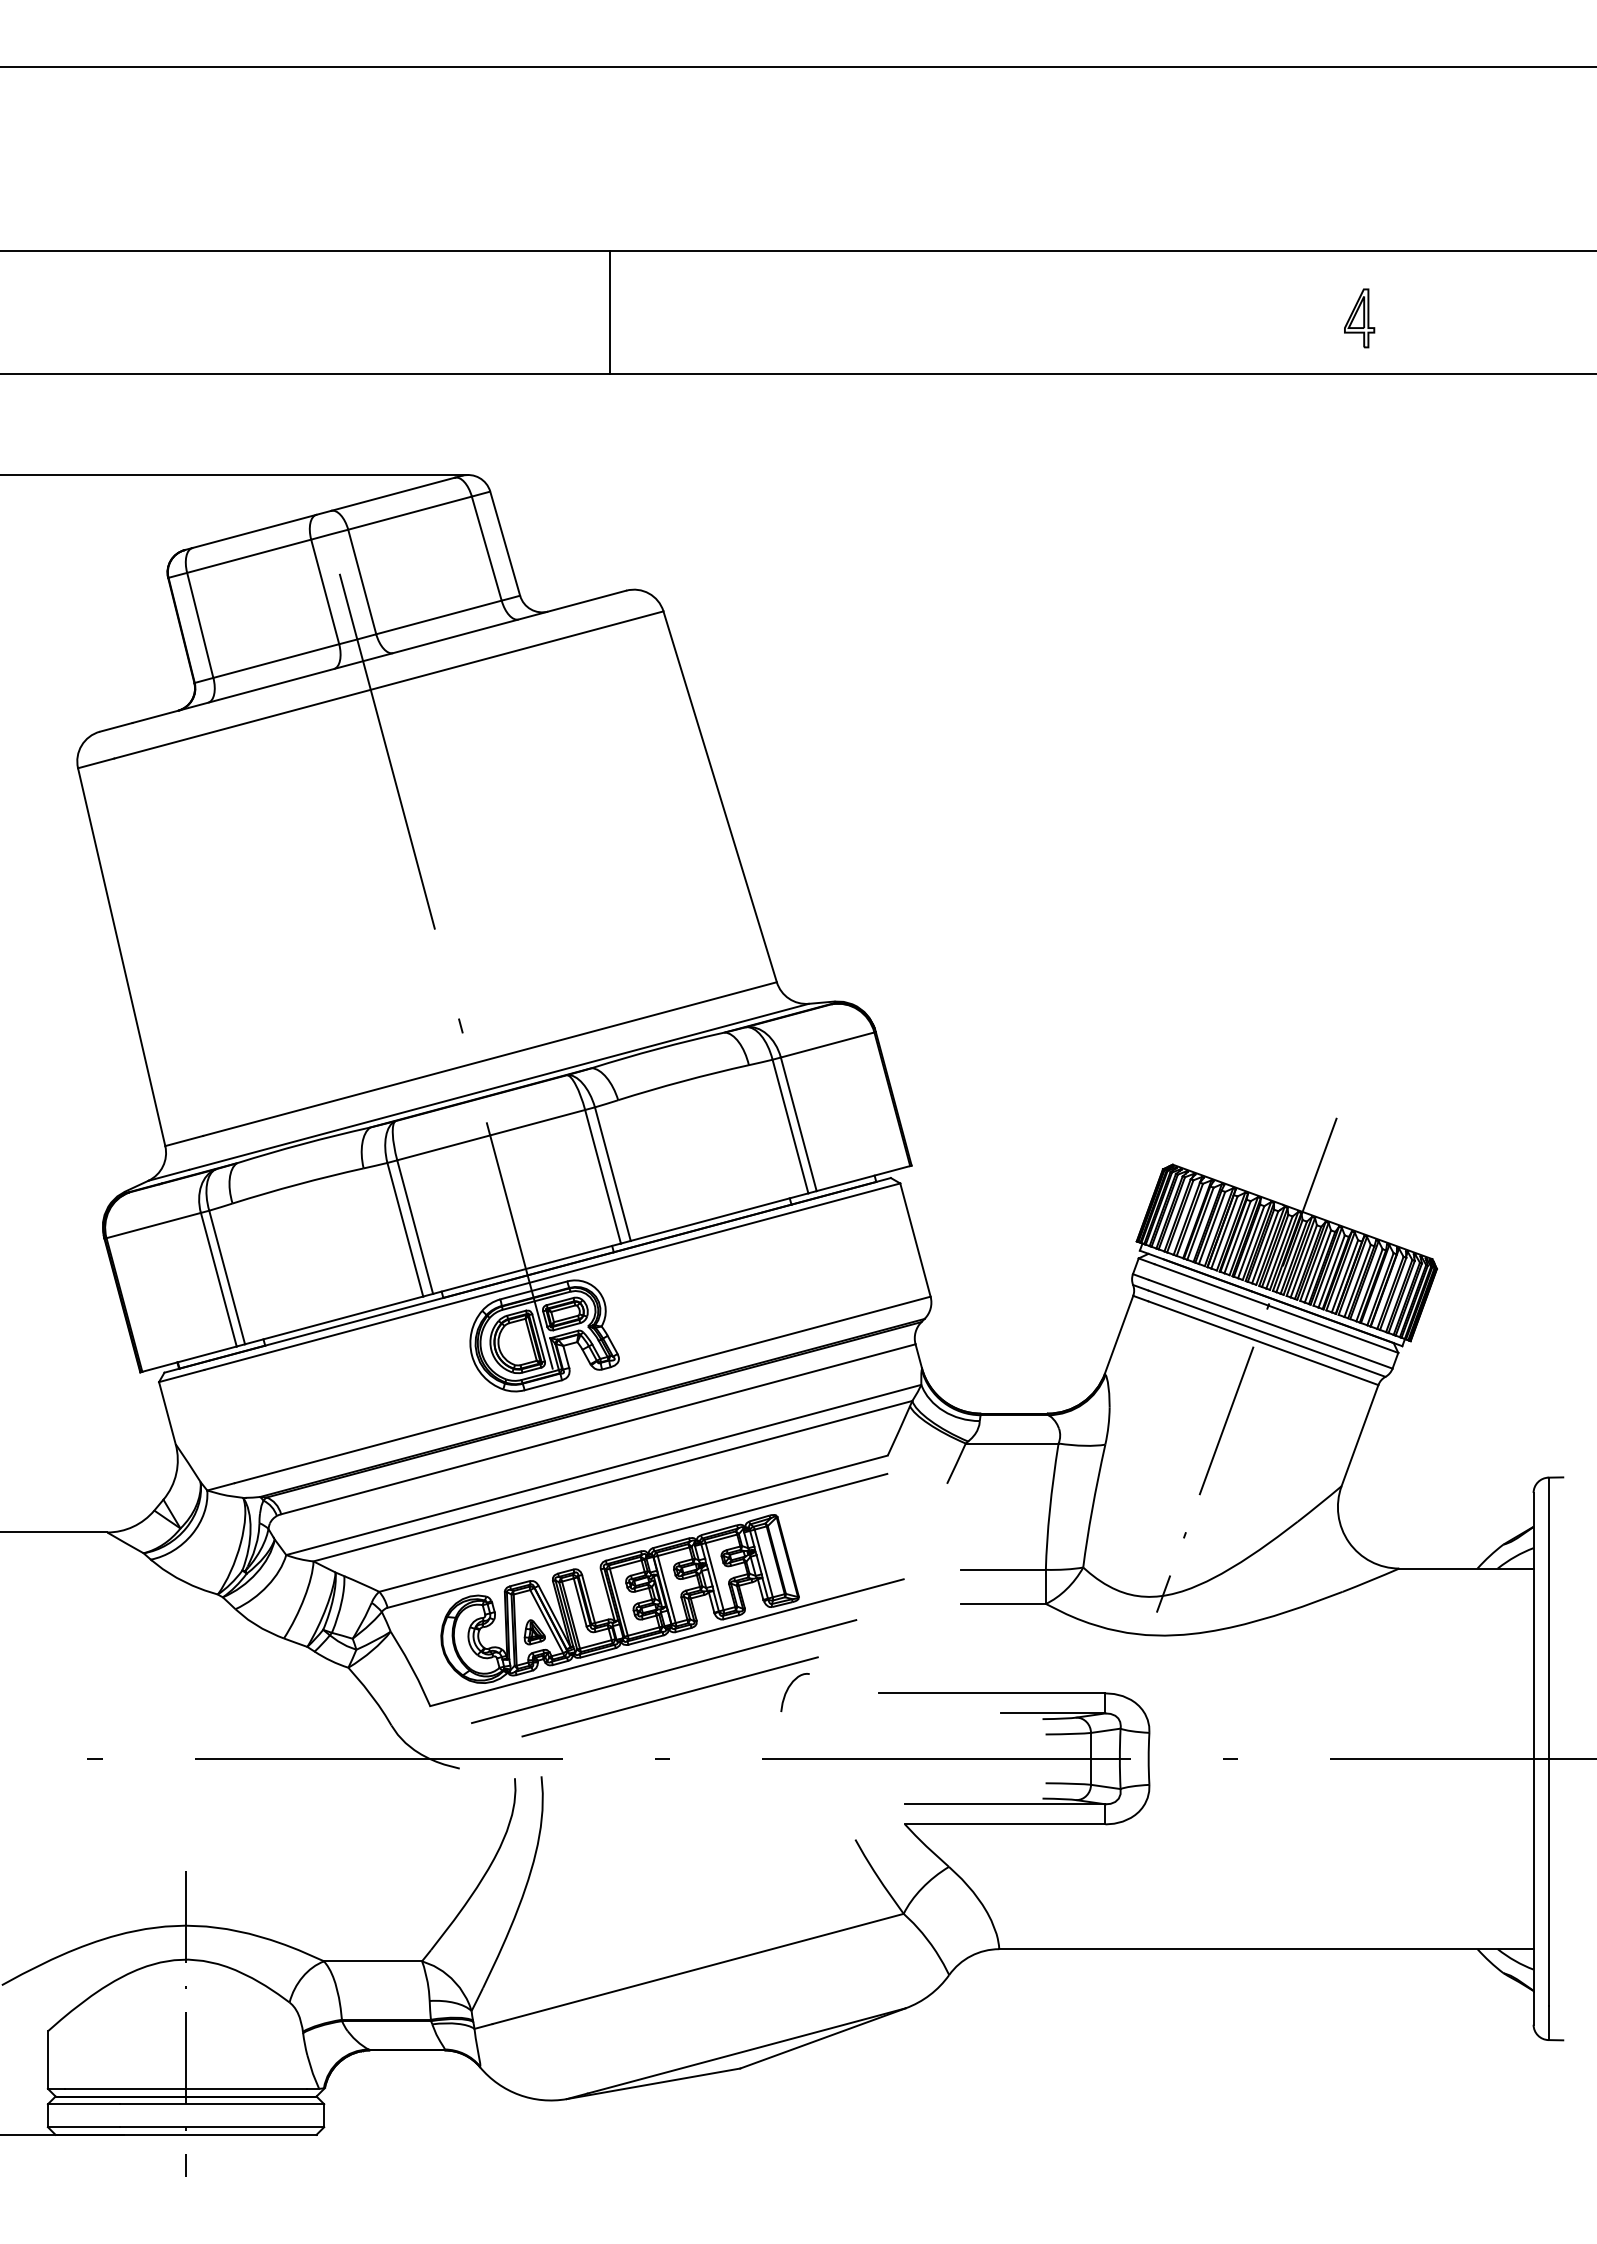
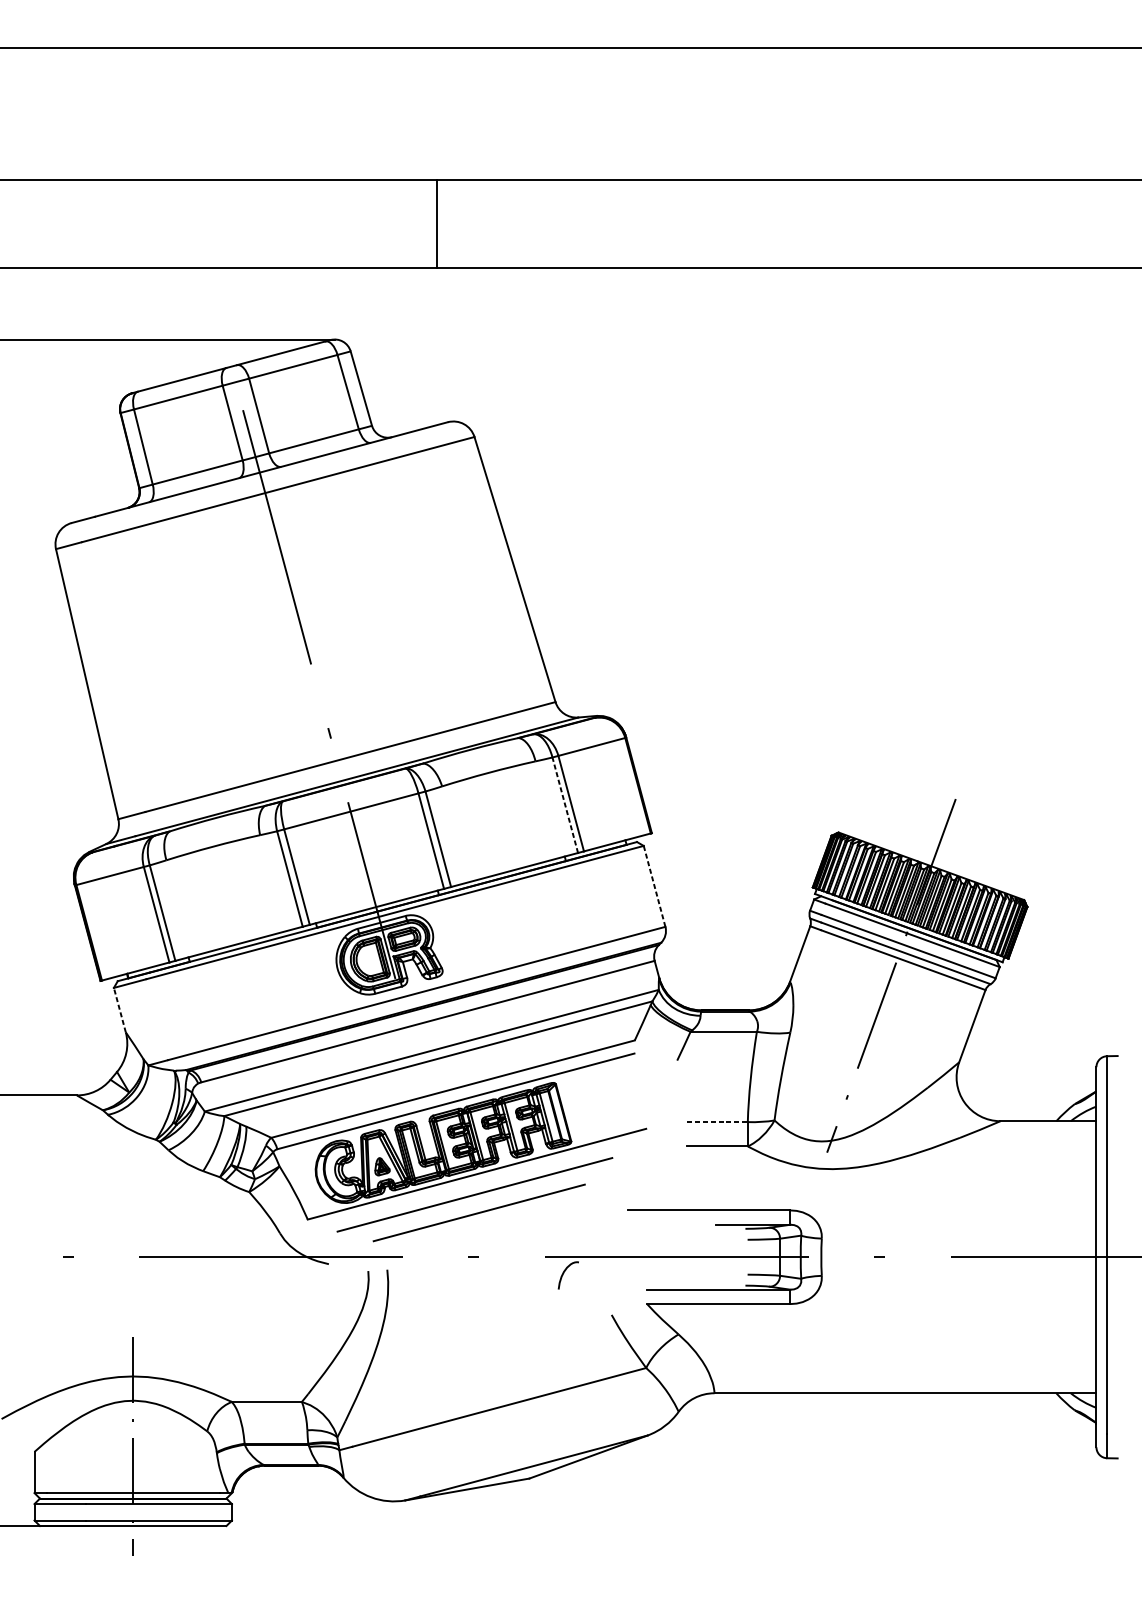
part: (1359, 318) -> (972, 227), removed
line: (790, 1126) -> (565, 805), solid -> dashed
line: (915, 1240) -> (654, 886), solid -> dashed
line: (167, 1412) -> (119, 1009), solid -> dashed
line: (1003, 1569) -> (717, 1121), solid -> dashed
curve: (788, 1690) -> (563, 1274), moved

